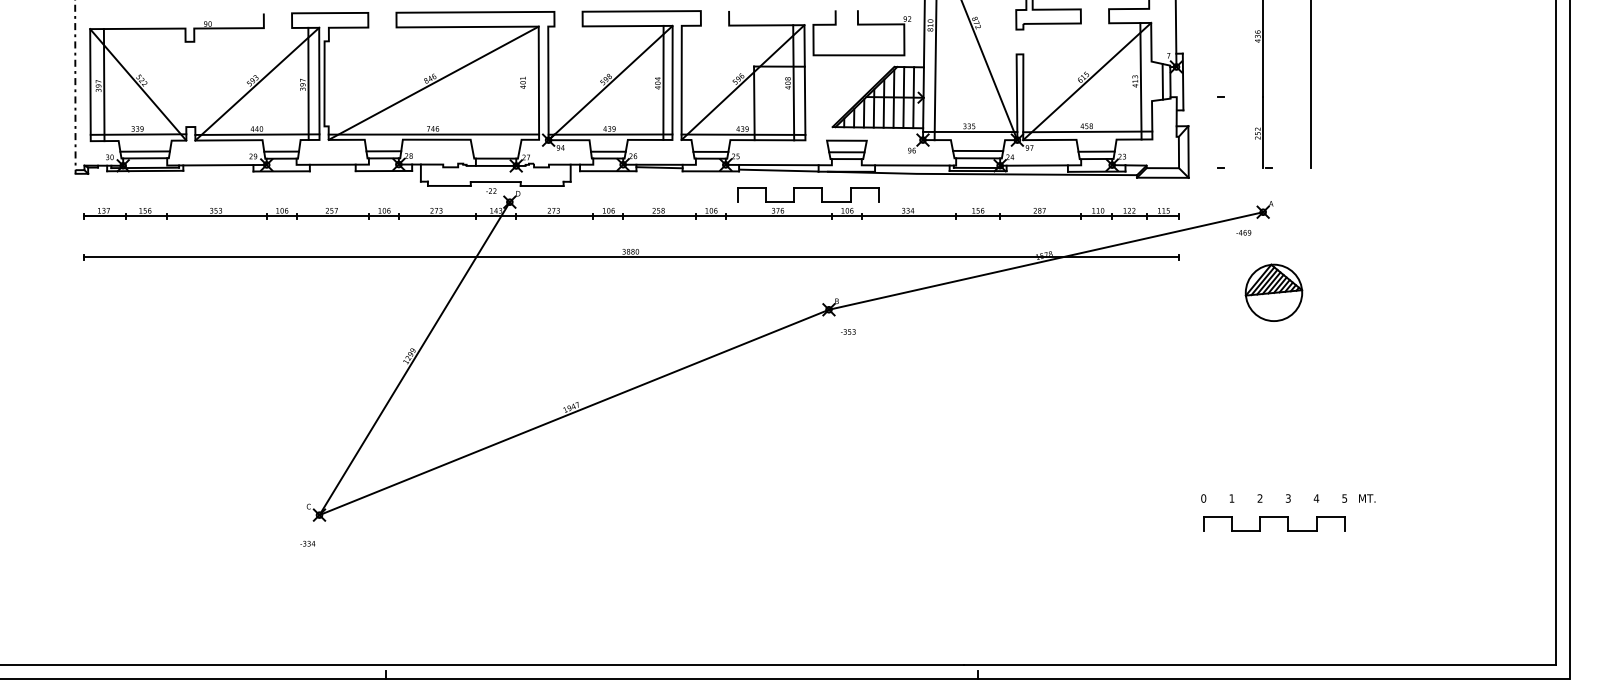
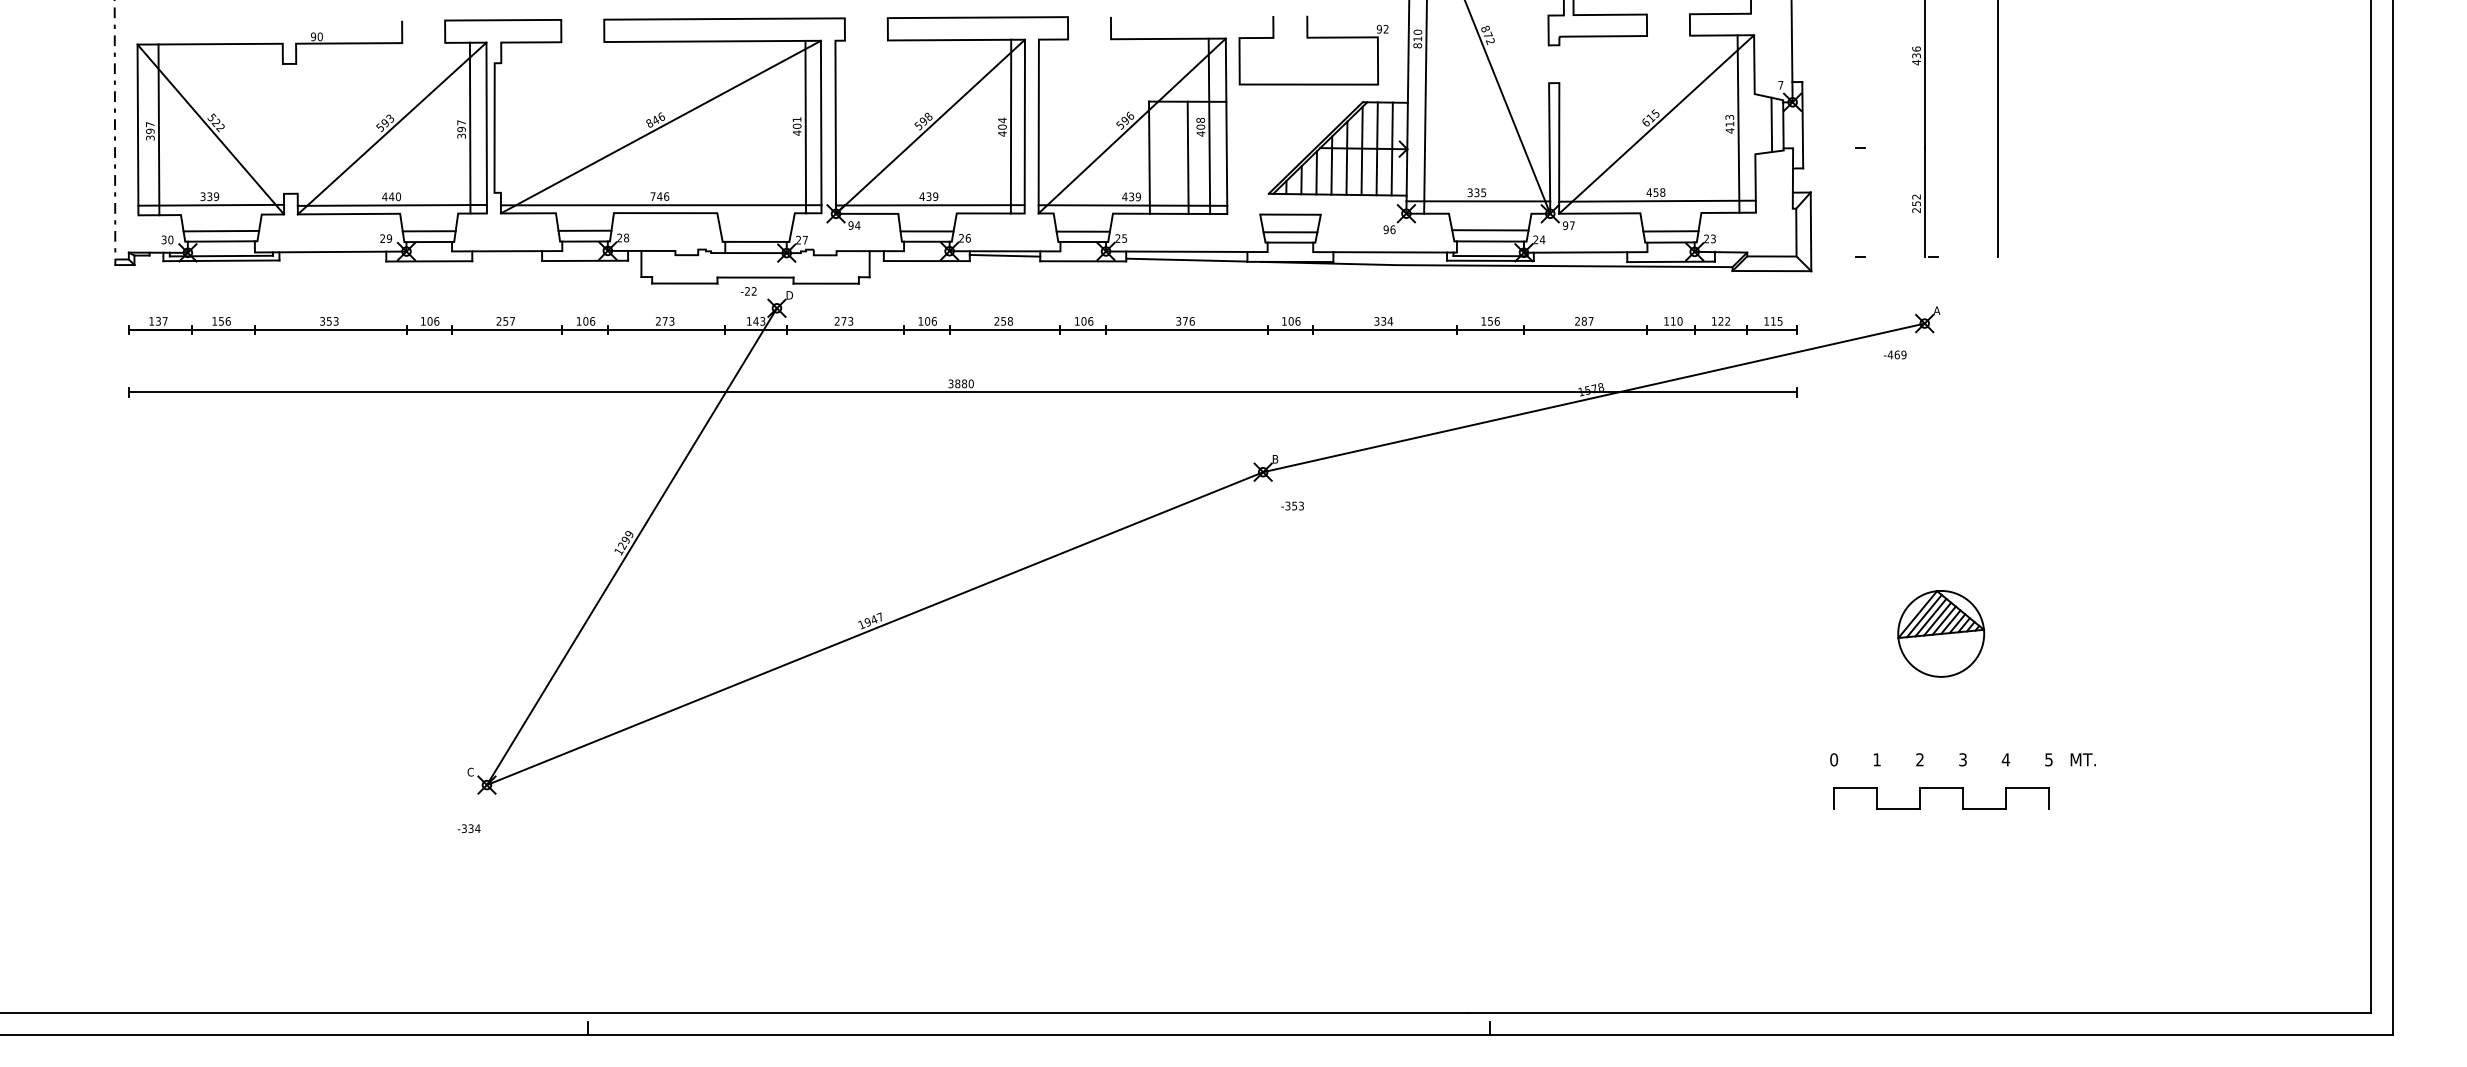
line: (528, 82) -> (805, 125), added
line: (779, 103) -> (1187, 157), added
part: (808, 194) -> (1231, 296), removed
part: (1273, 292) -> (1940, 633), moved

